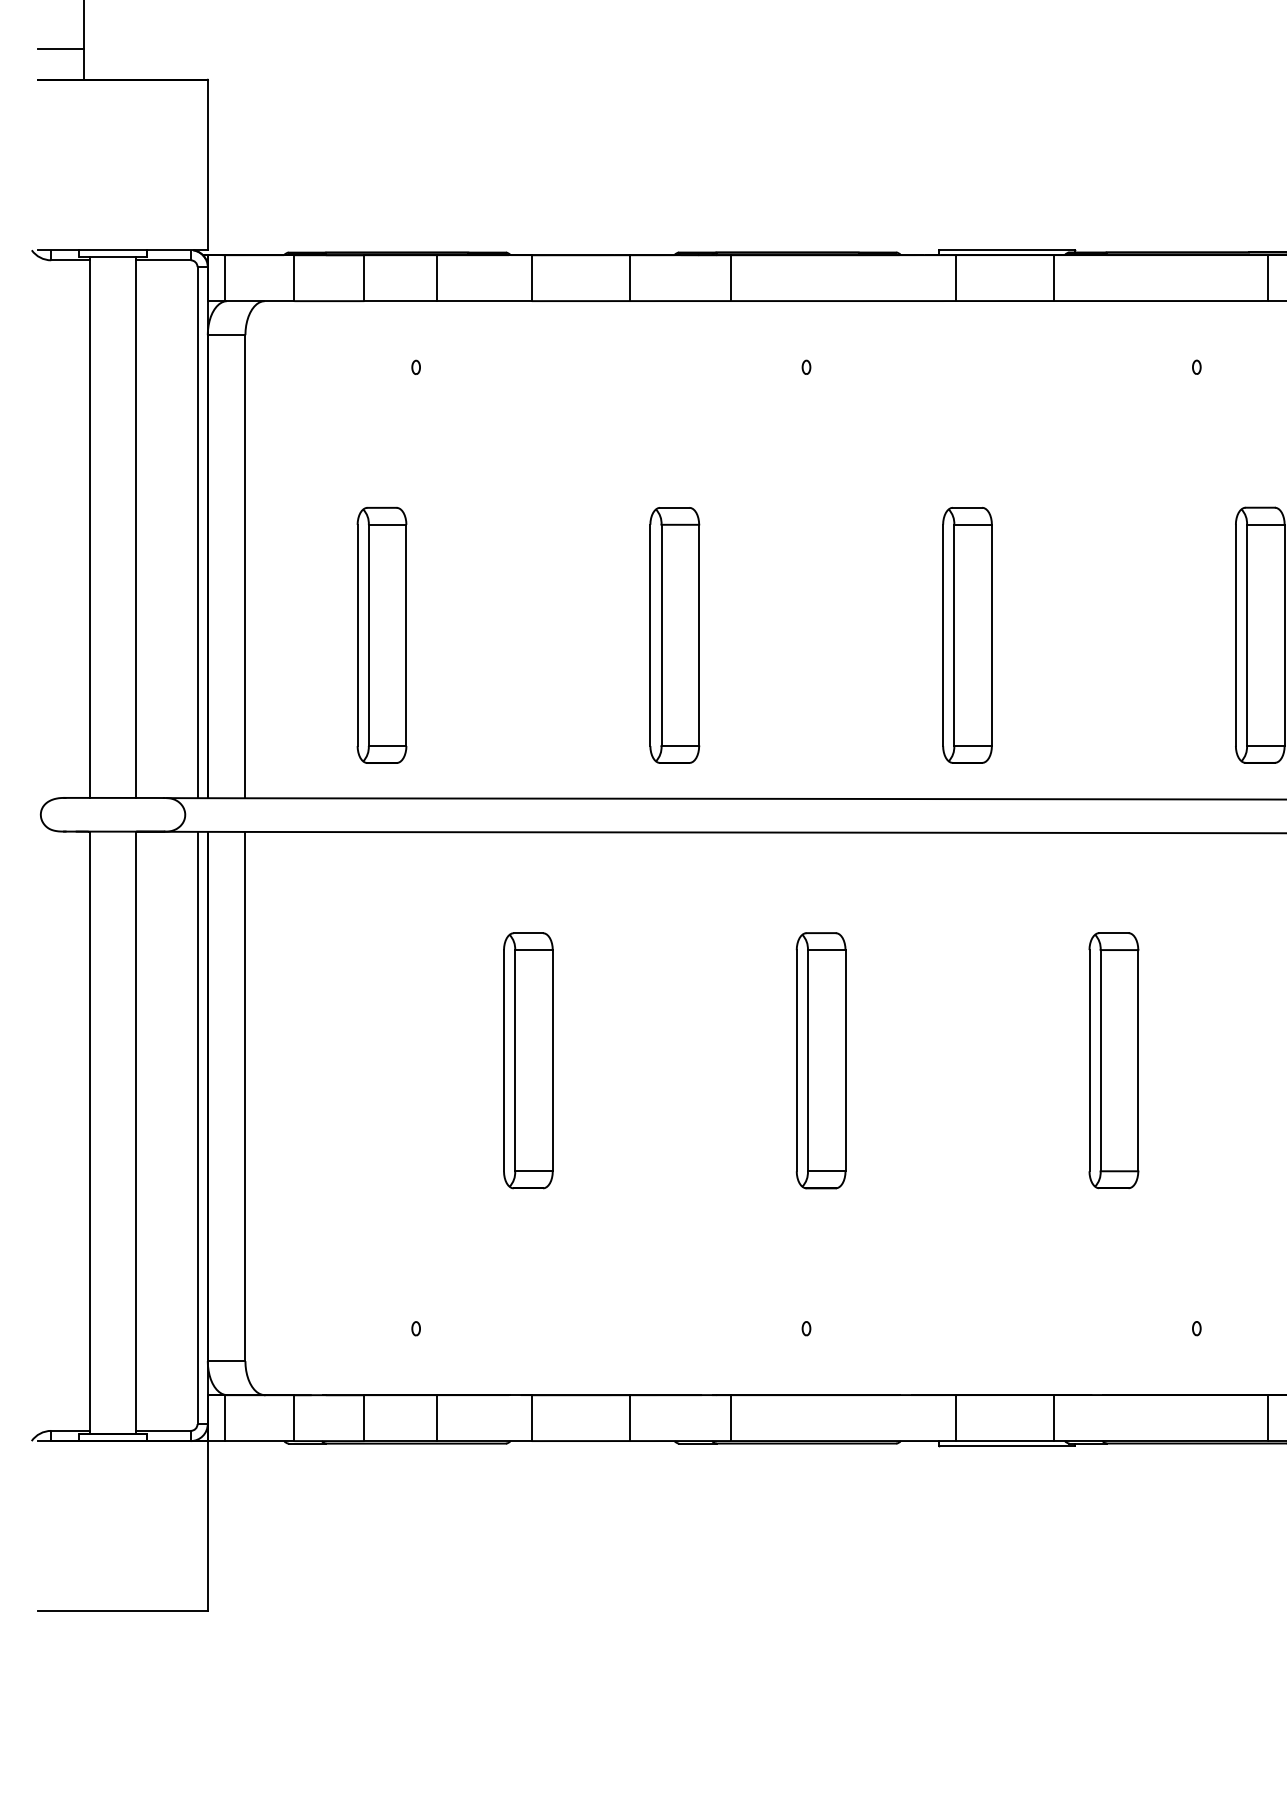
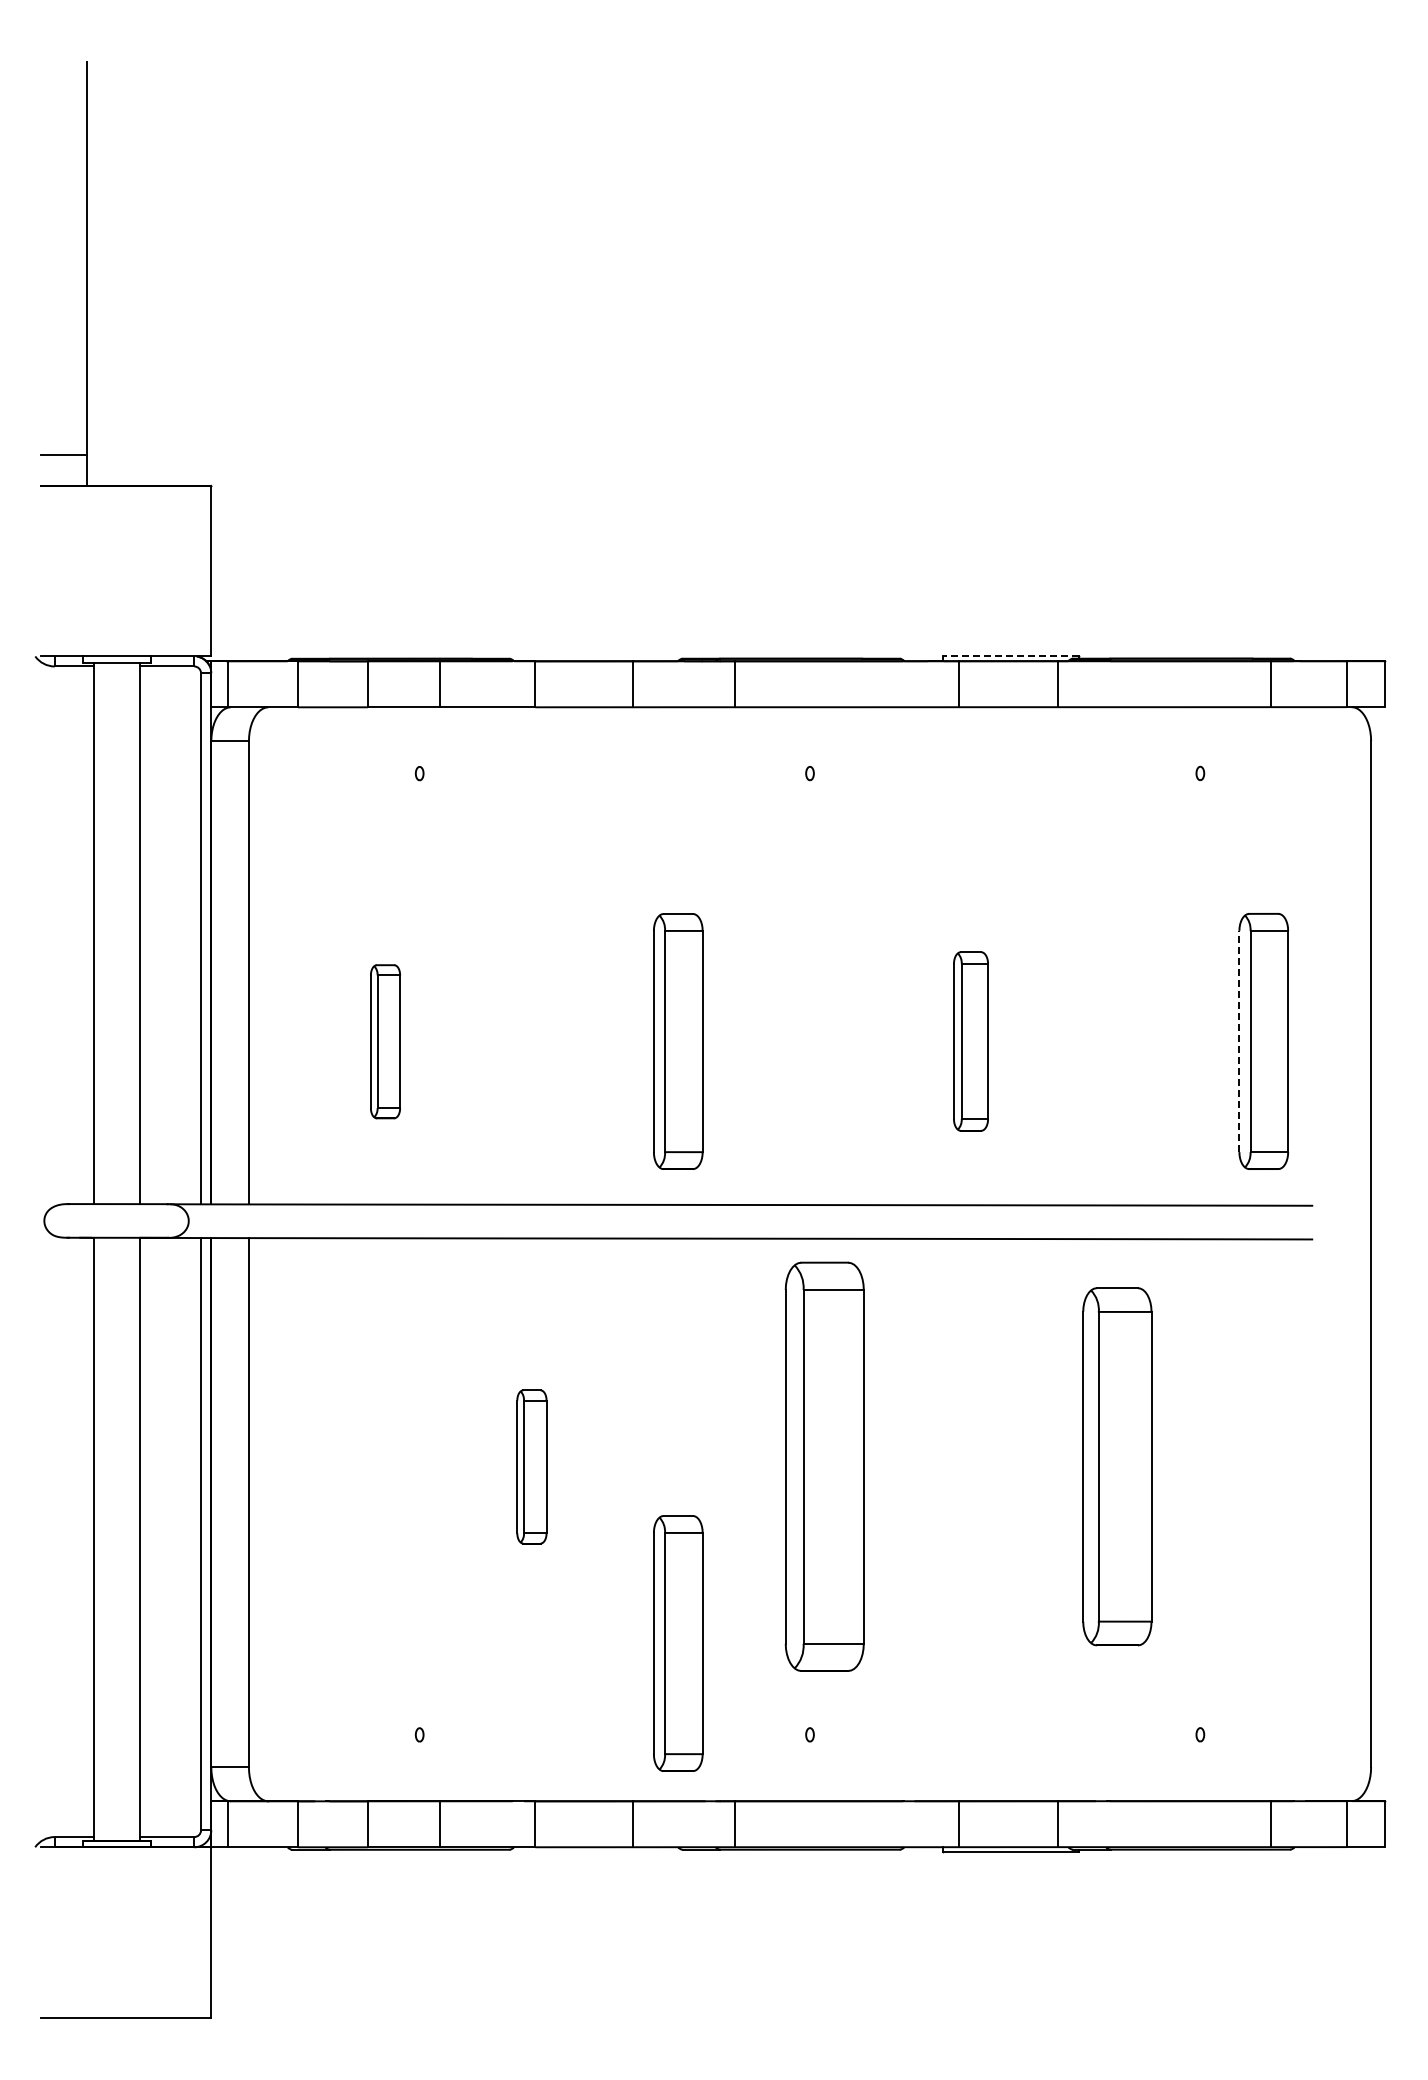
line: (1006, 250) -> (1010, 656), solid -> dashed
part: (381, 635) -> (385, 1041), size x0.6
part: (966, 635) -> (970, 1041), size x0.7
line: (1235, 635) -> (1239, 1041), solid -> dashed
part: (527, 1060) -> (531, 1466), size x0.6
part: (820, 1060) -> (824, 1466), size x1.6
part: (1113, 1060) -> (1117, 1466), size x1.4
part: (674, 1237) -> (678, 1643), added

